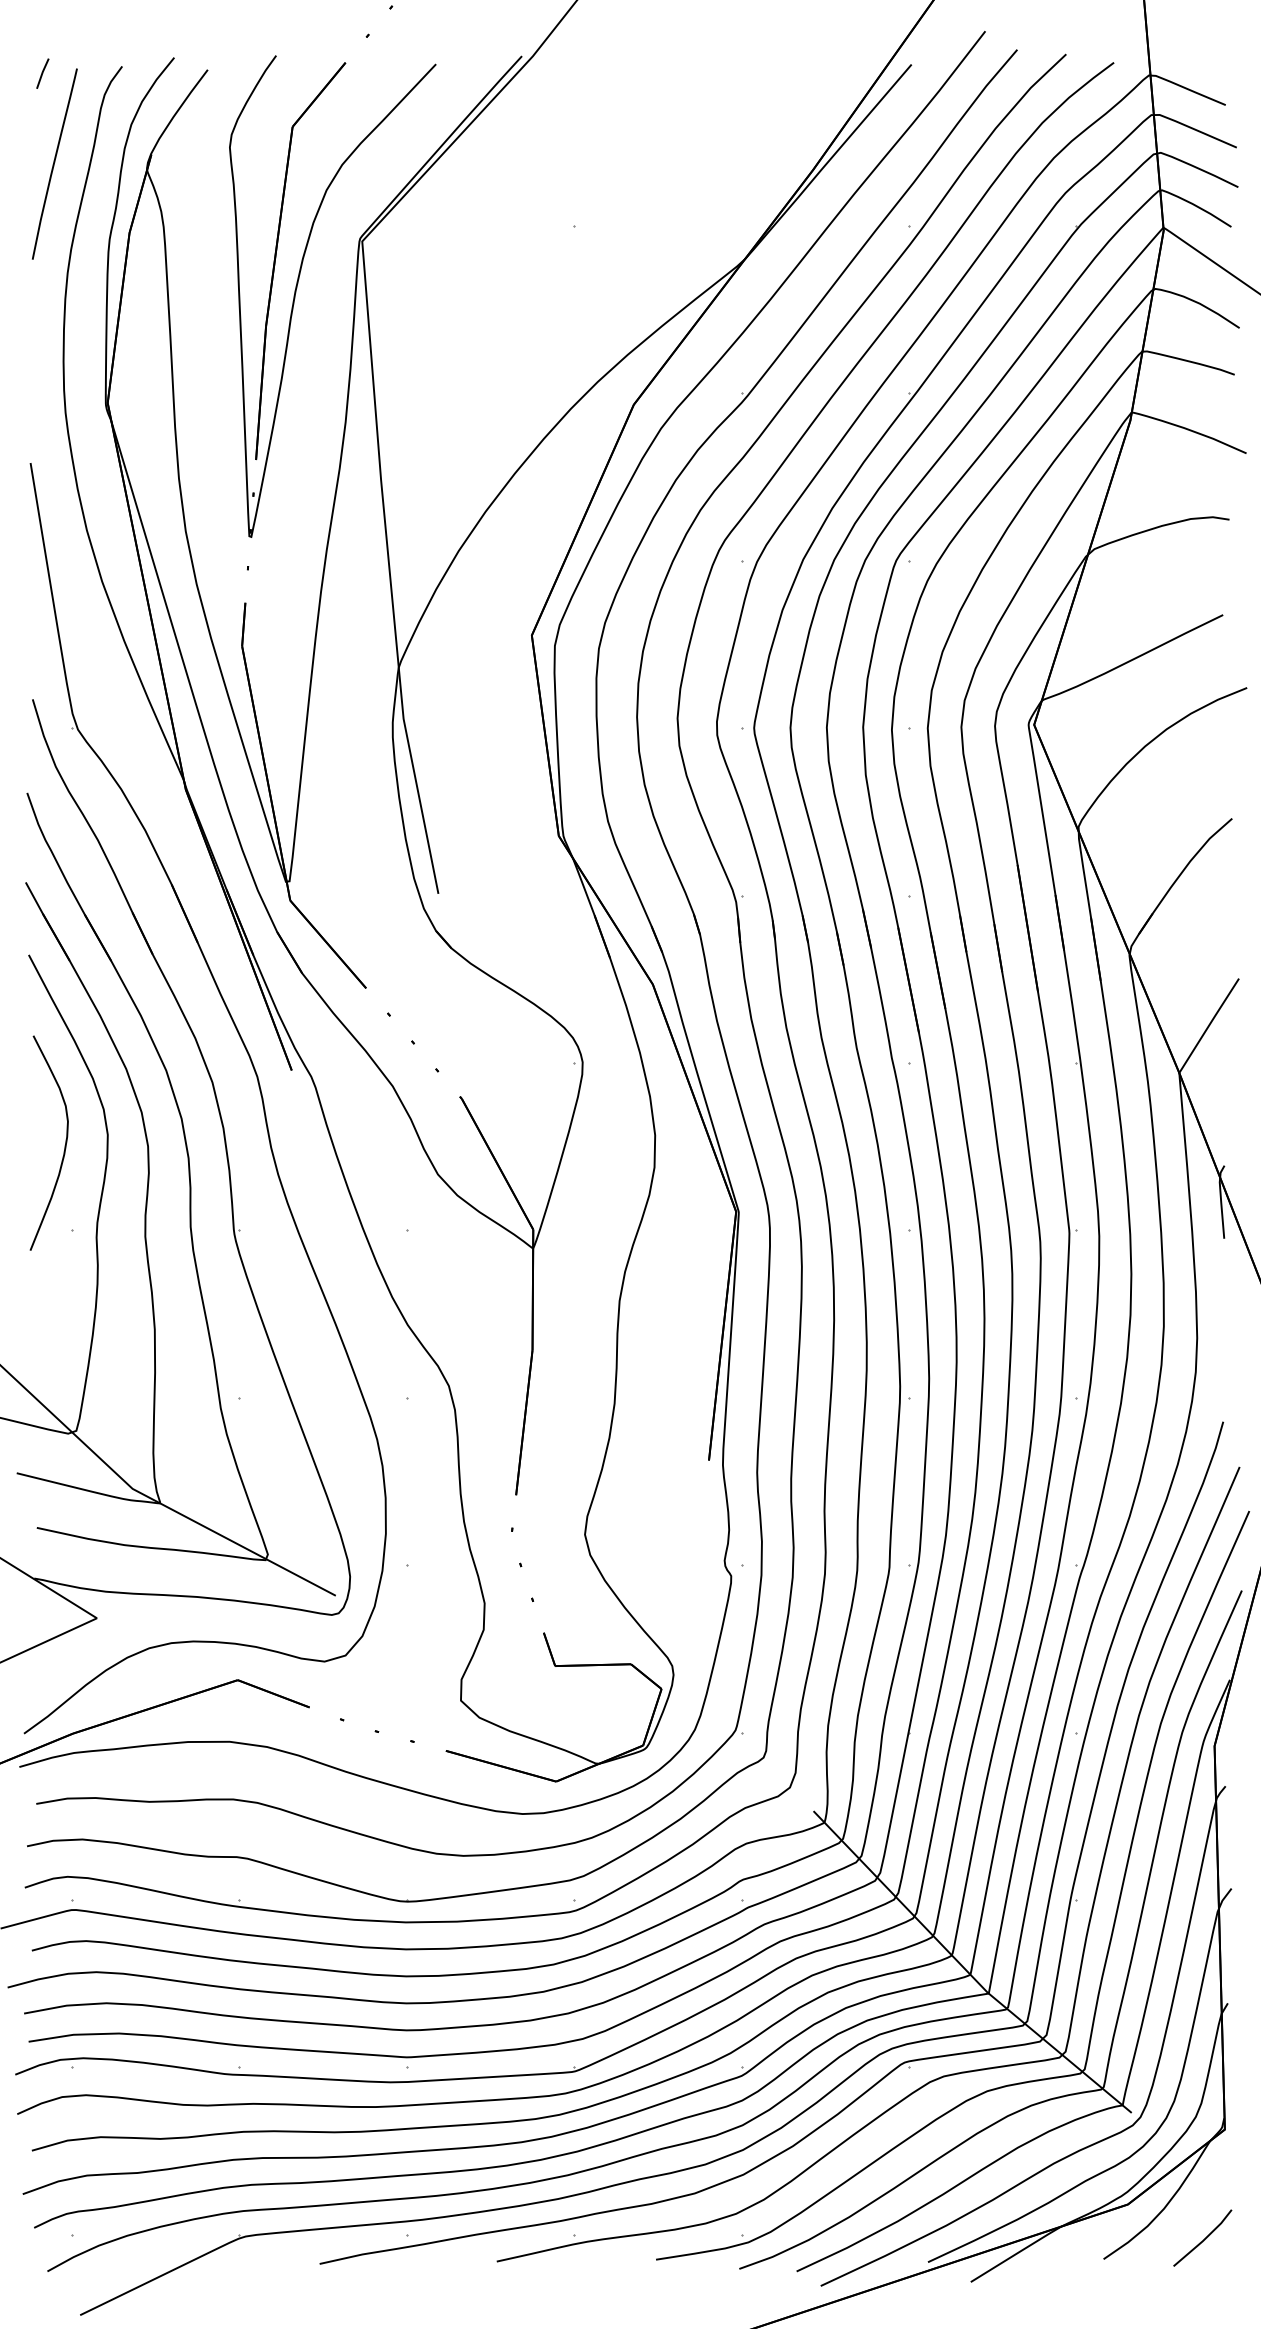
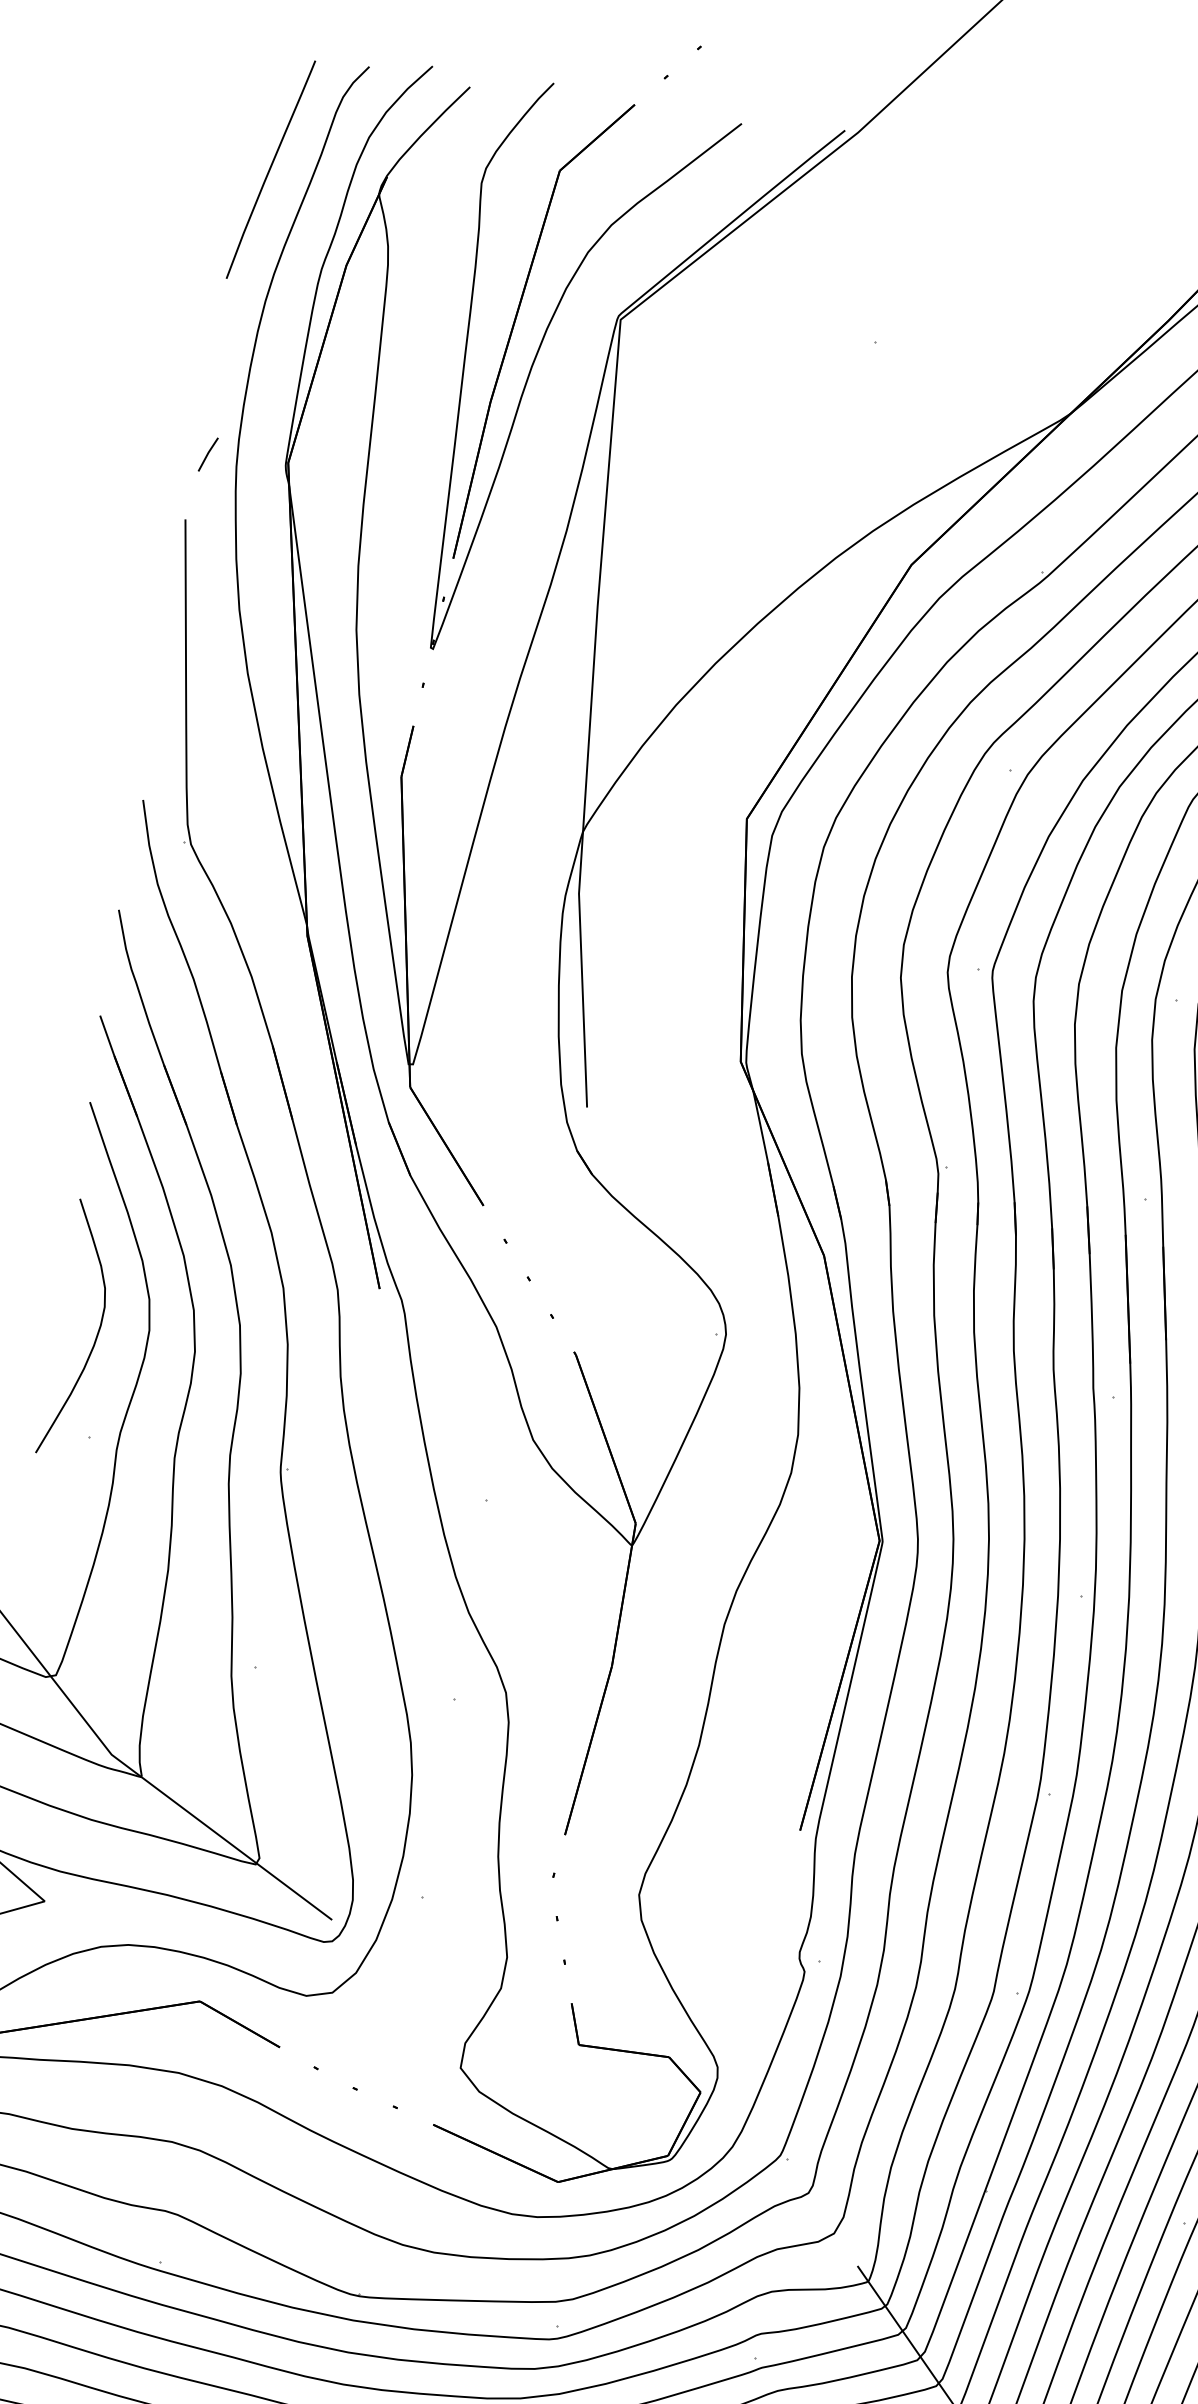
line: (42, 73) -> (207, 454), moved

